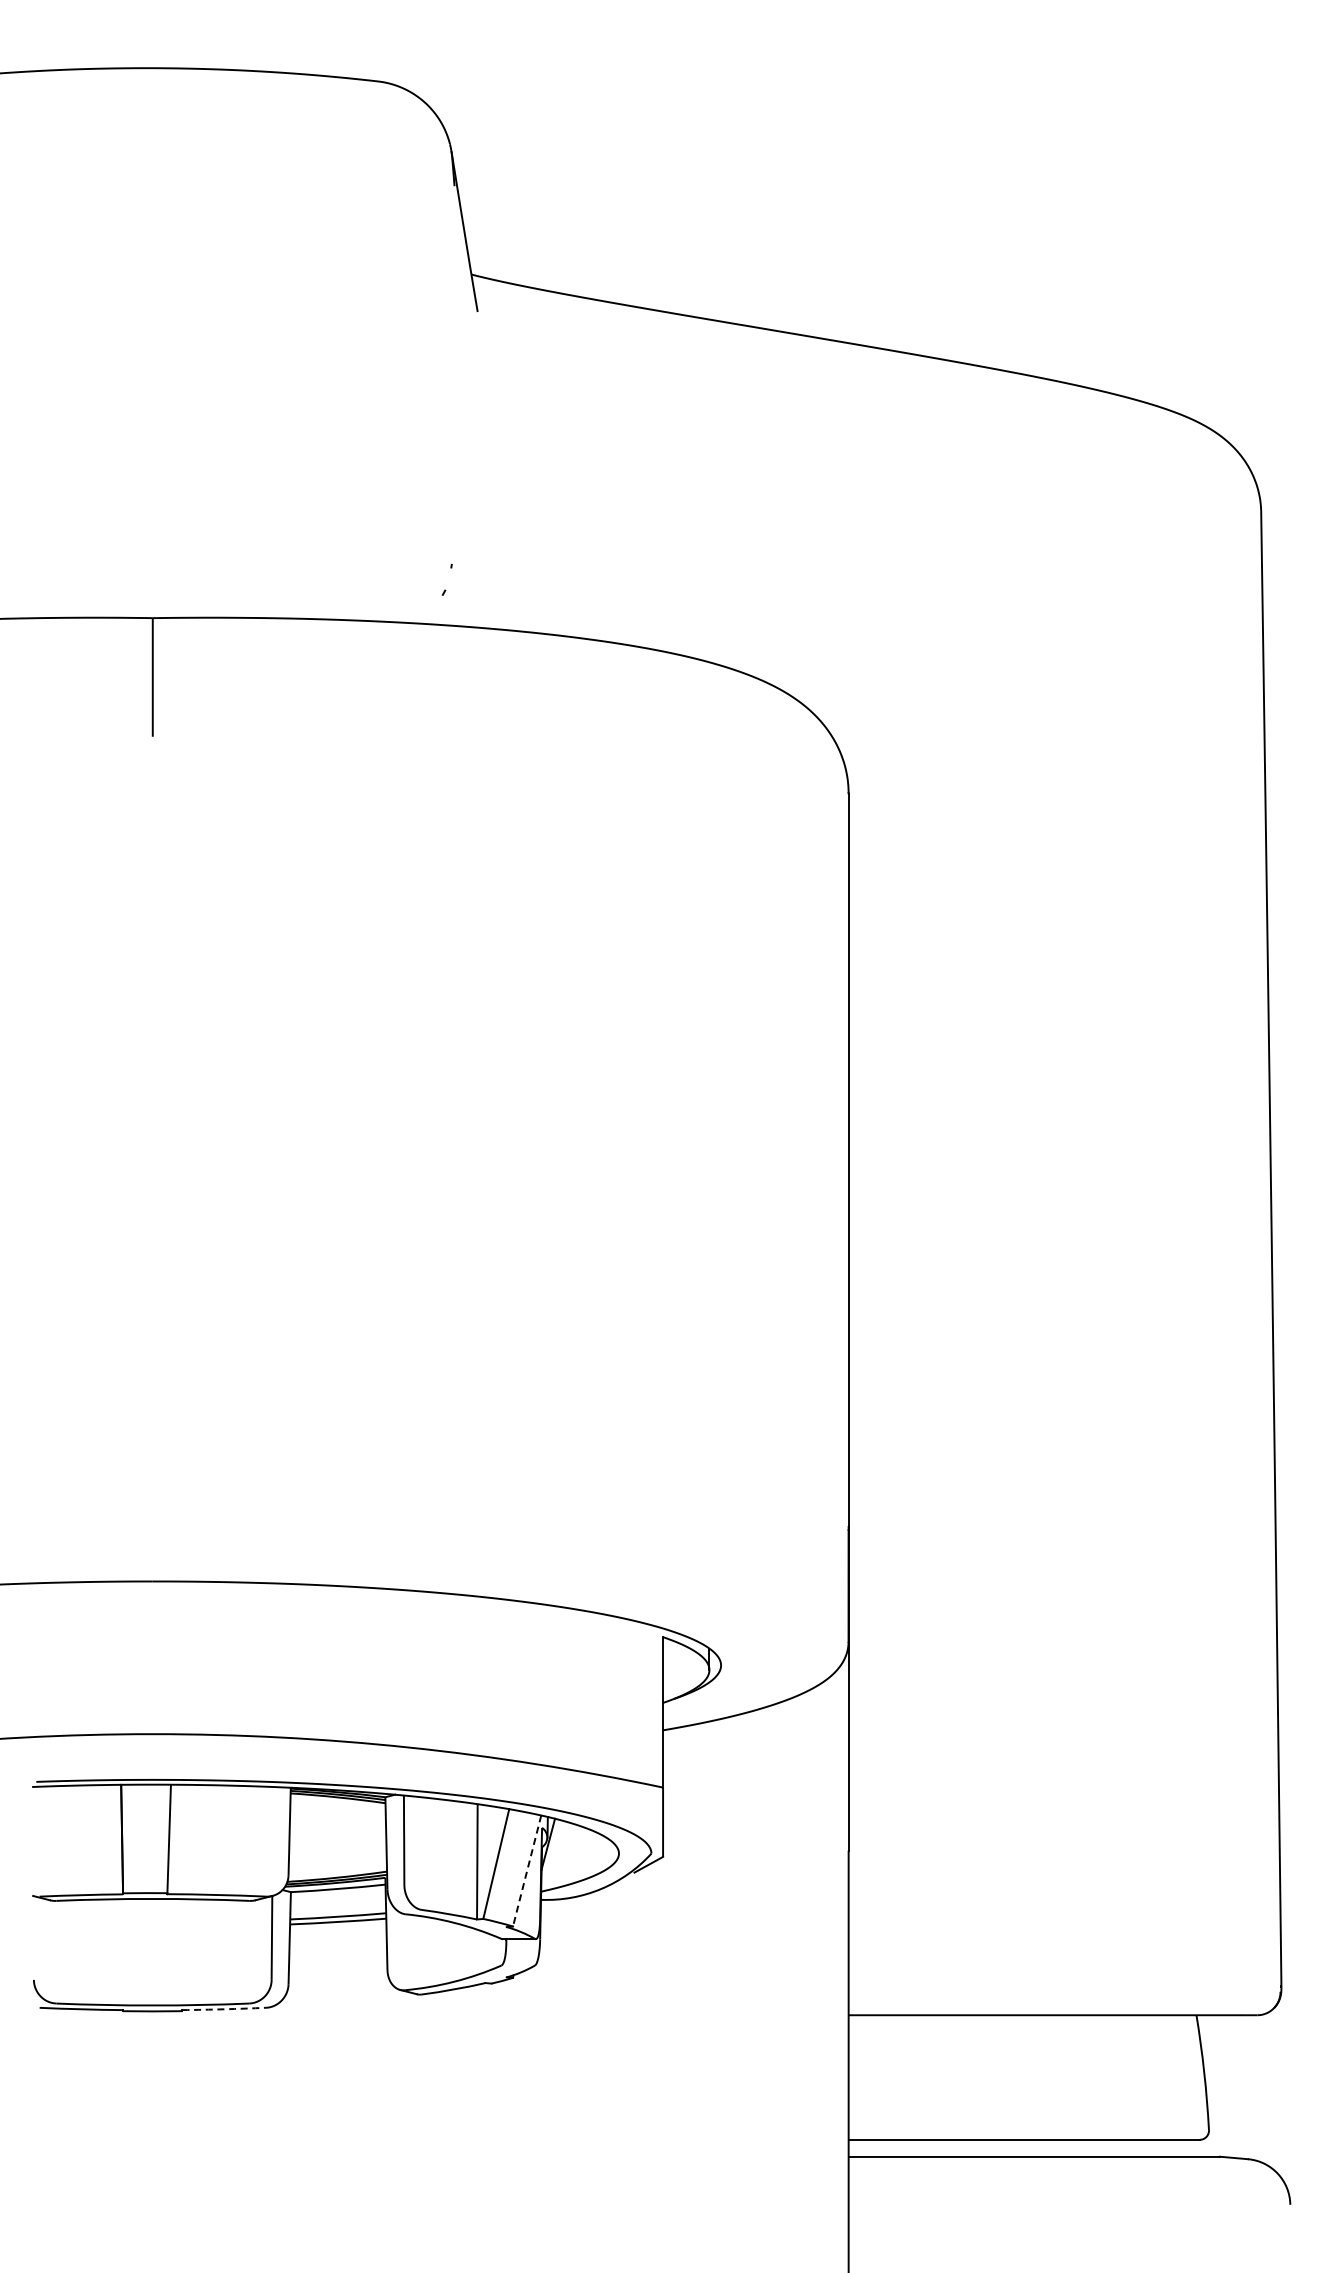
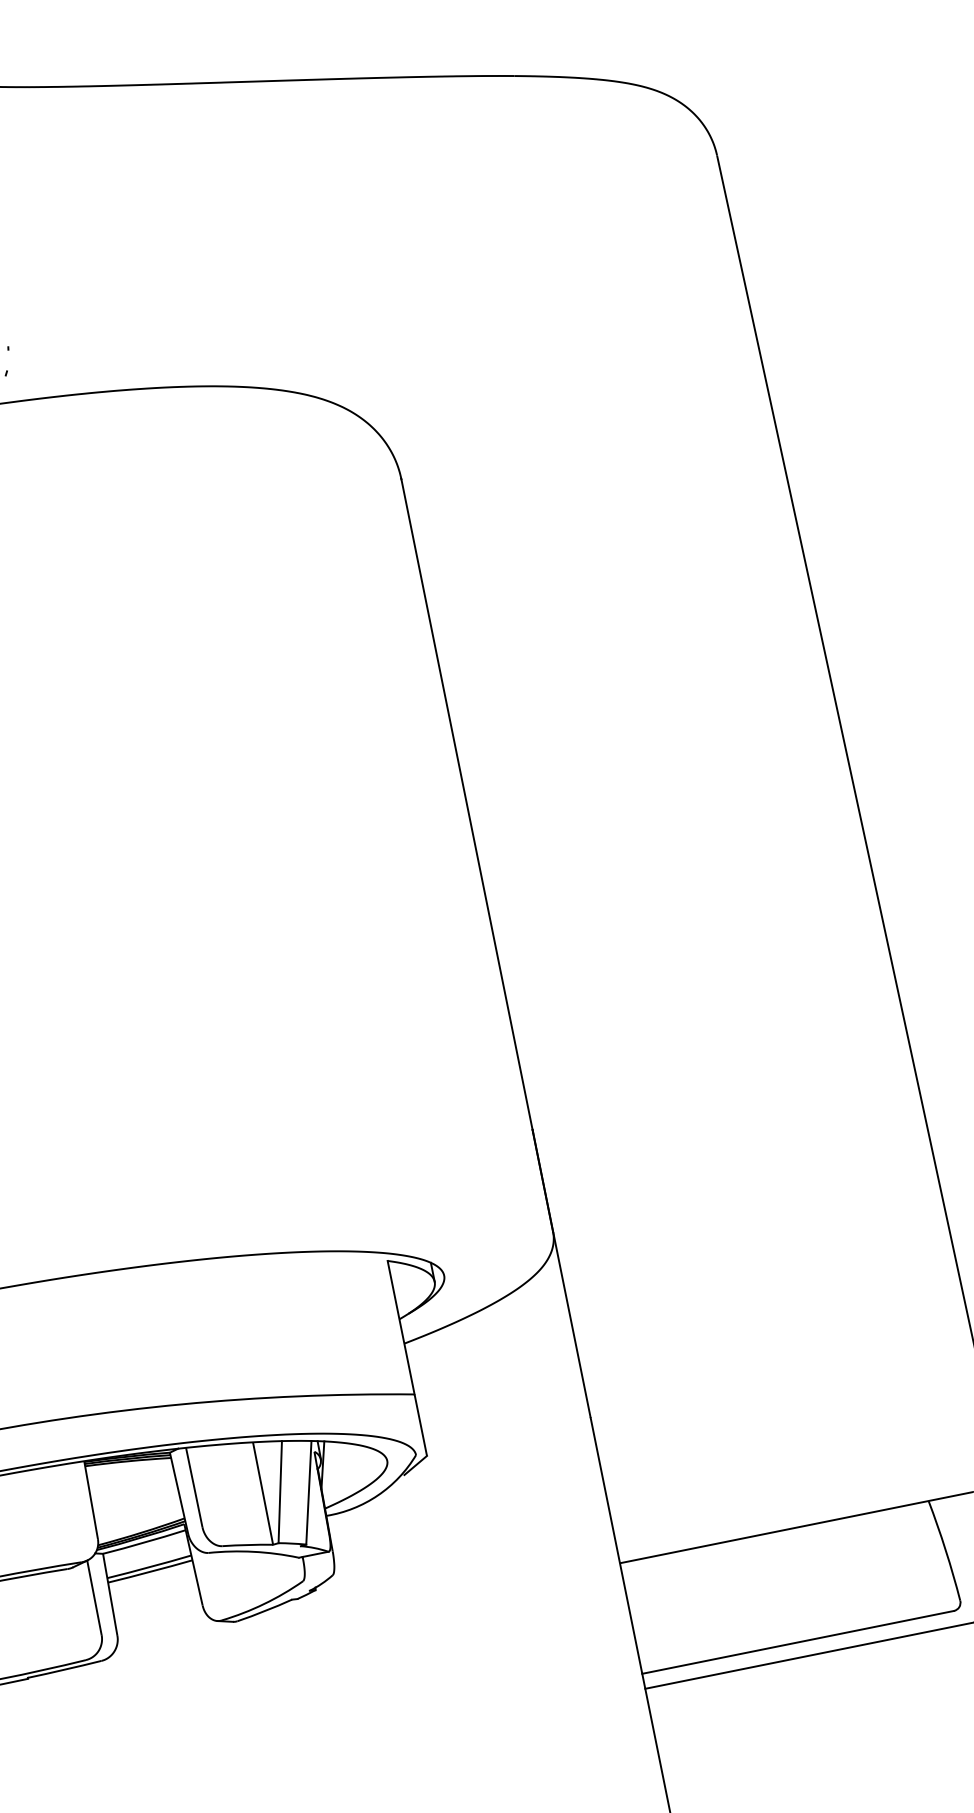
line: (527, 1871) -> (309, 1493), dashed -> solid
arc: (224, 2009) -> (65, 1669), dashed -> solid

